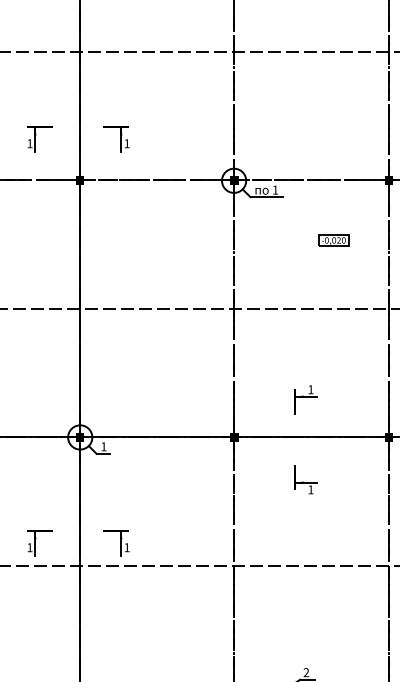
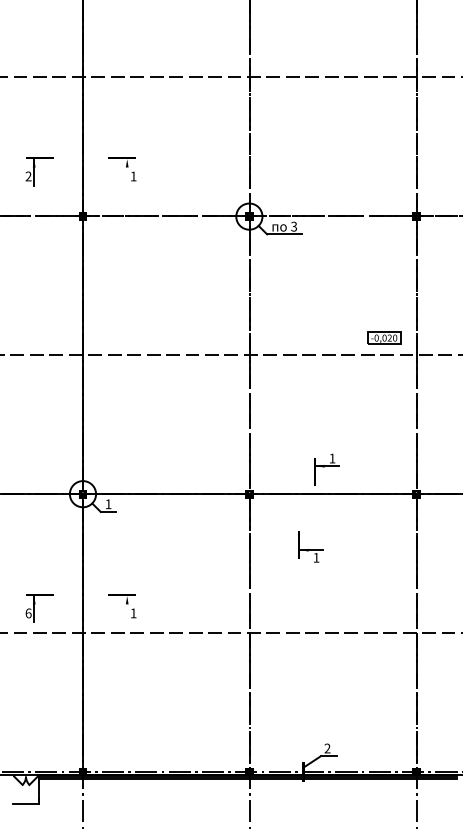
line: (121, 140) -> (127, 172), removed
text: (29, 143) -> (28, 176), 1 -> 2
text: (274, 189) -> (293, 226), 1 -> 3
part: (334, 239) -> (384, 337), moved
part: (305, 399) -> (326, 469), moved
part: (305, 479) -> (310, 546), moved
line: (121, 544) -> (127, 609), removed
text: (29, 547) -> (28, 613), 1 -> 6

